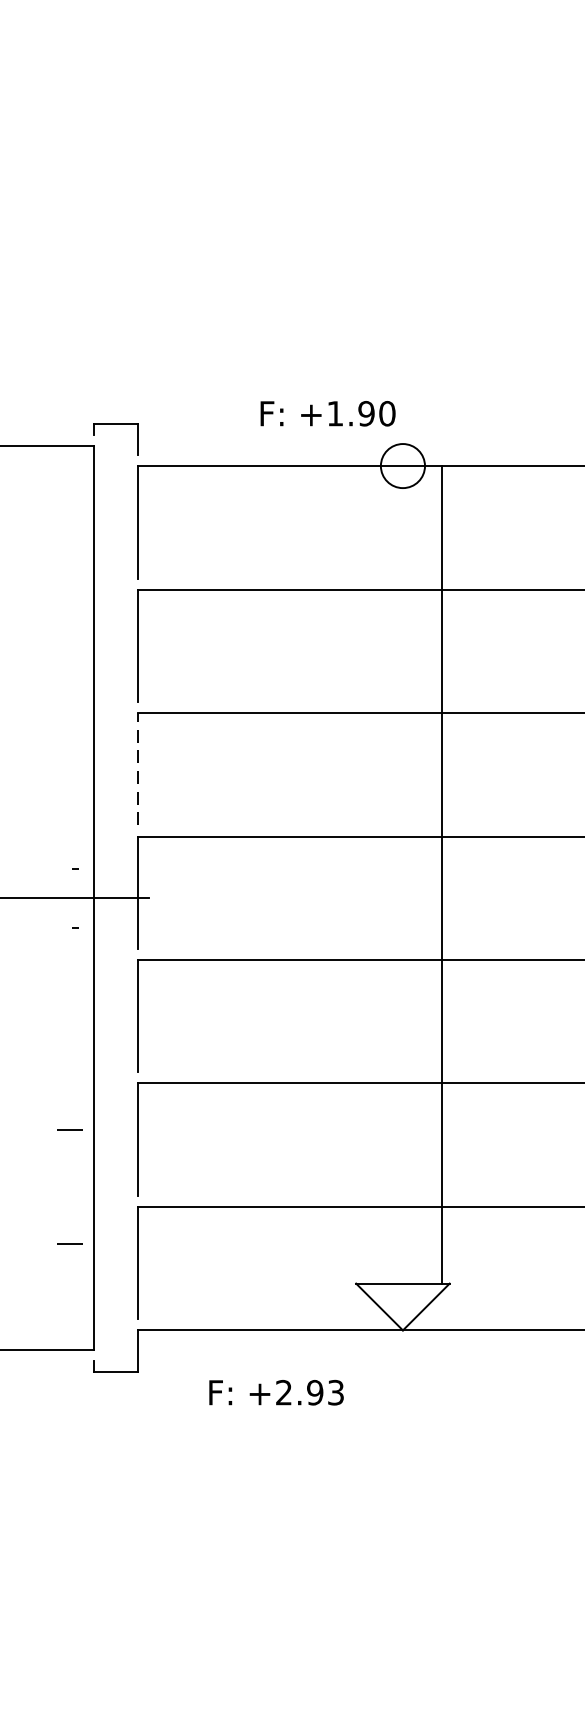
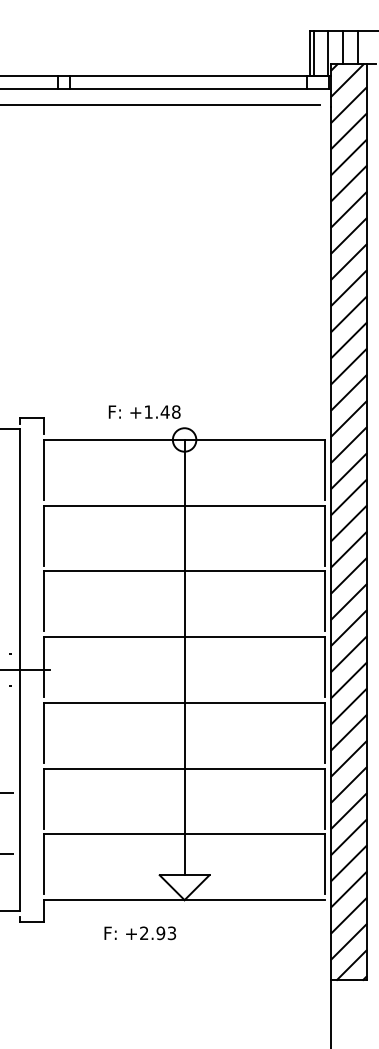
text: (376, 412) -> (170, 411), +1.90 -> +1.48
line: (137, 769) -> (43, 601), dashed -> solid
line: (442, 874) -> (184, 657), moved
text: (276, 1393) -> (140, 933), moved

